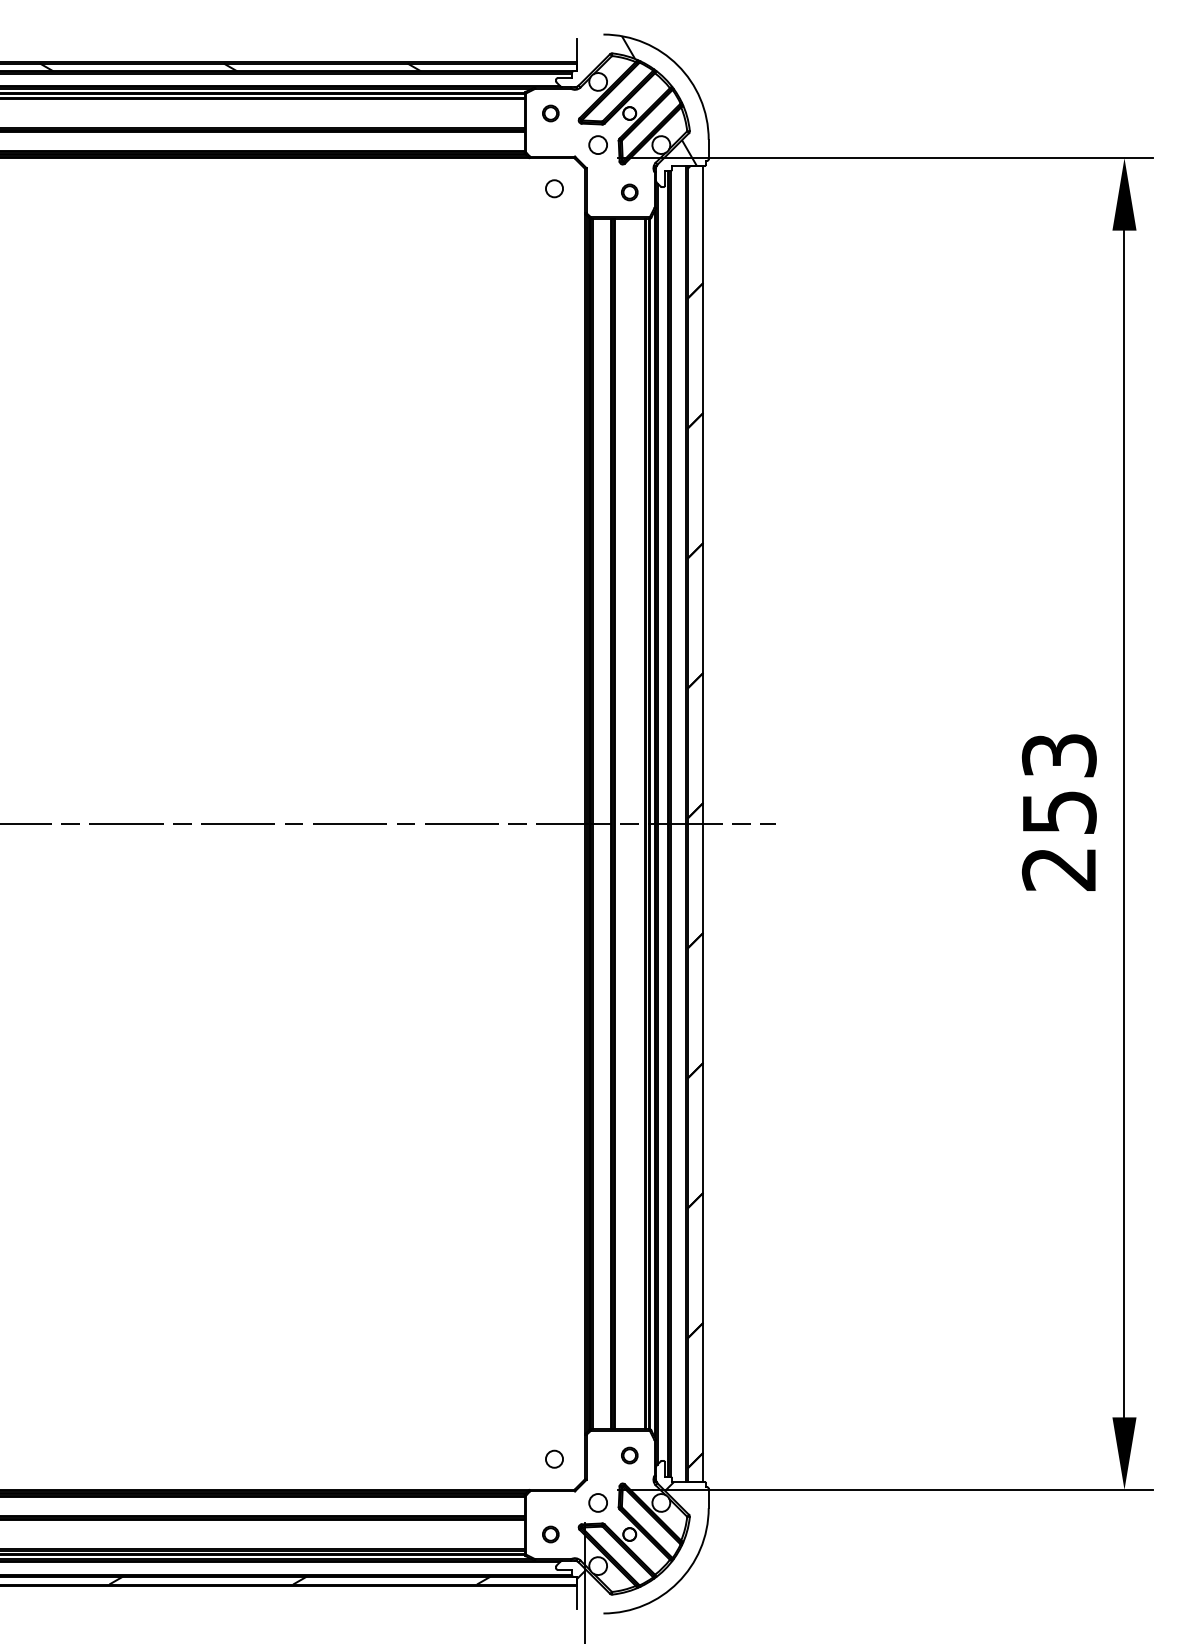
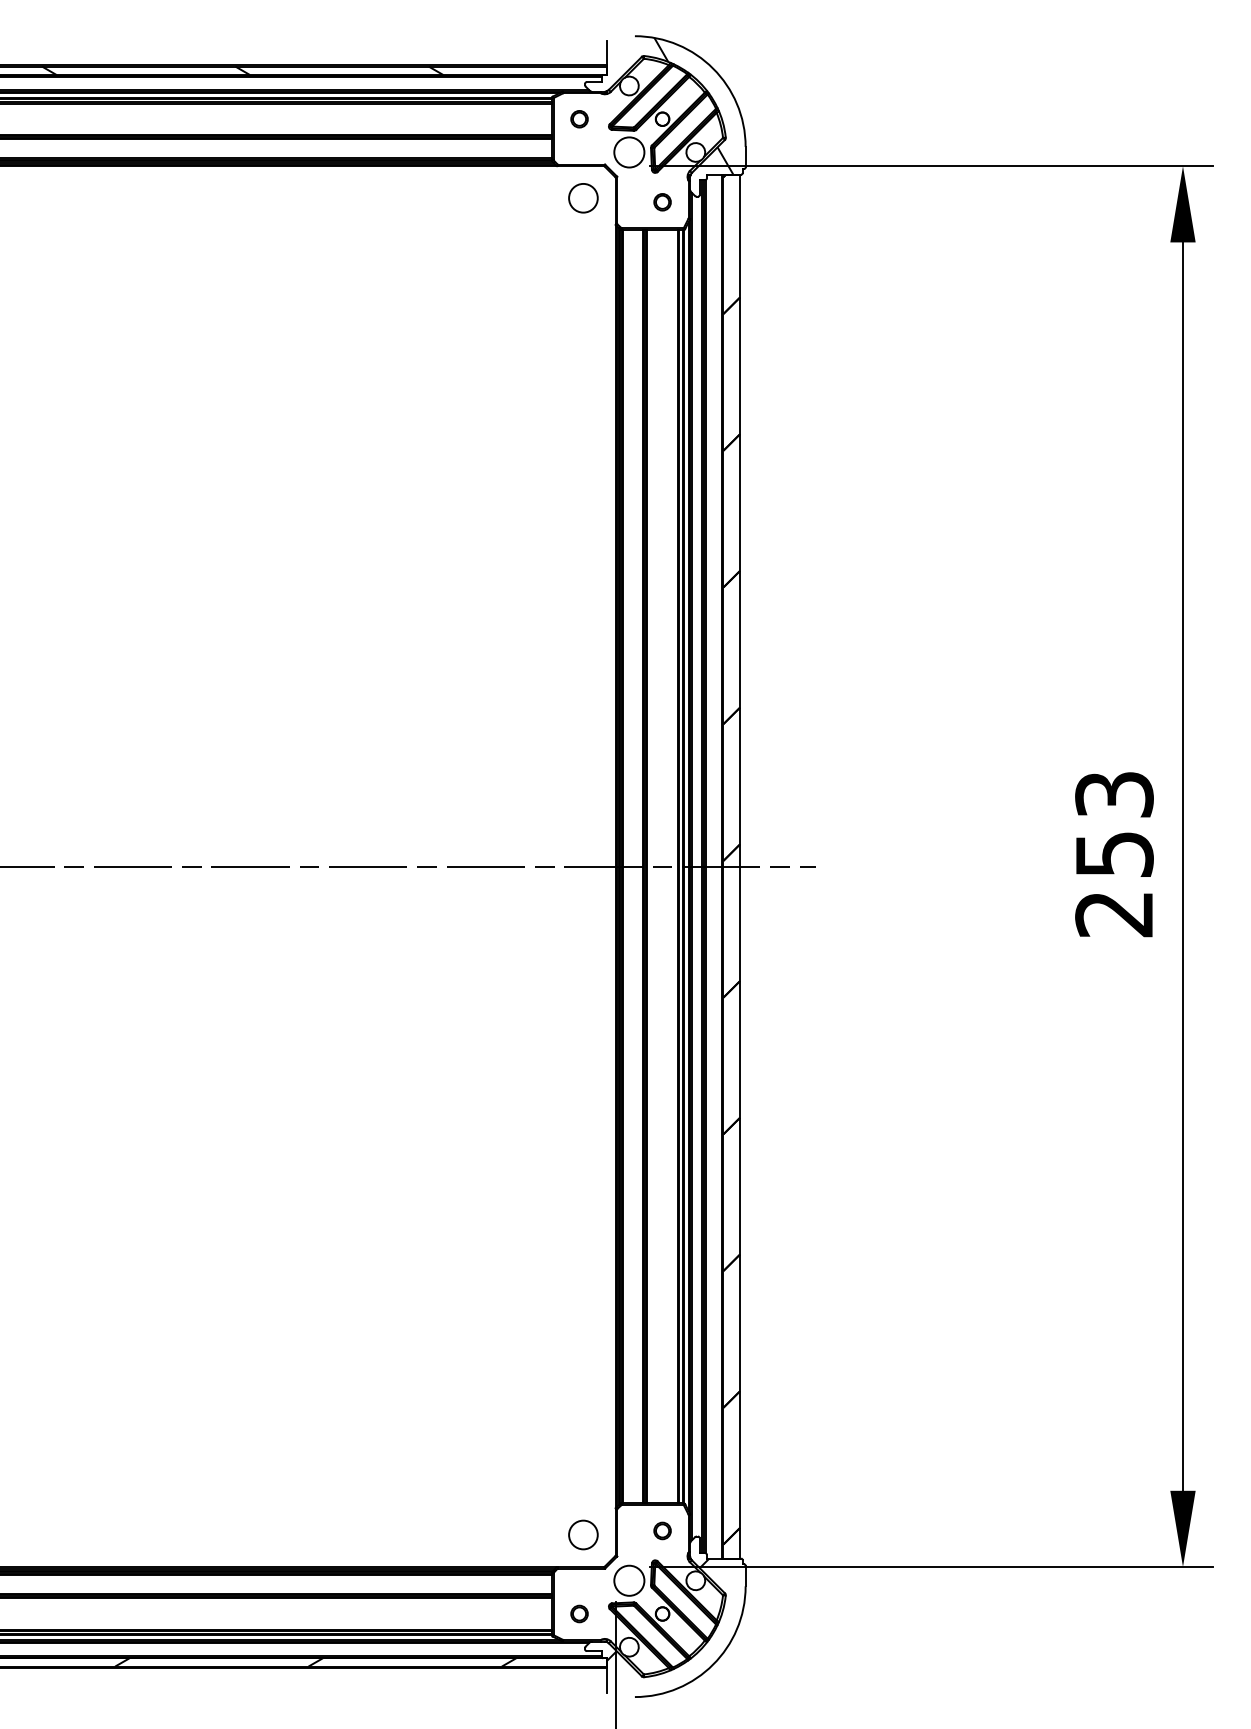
circle: (598, 145) -> (629, 152), size x1.6
circle: (554, 188) -> (583, 198), size x1.6
circle: (554, 1458) -> (583, 1534), size x1.6
circle: (598, 1502) -> (629, 1580), size x1.6

